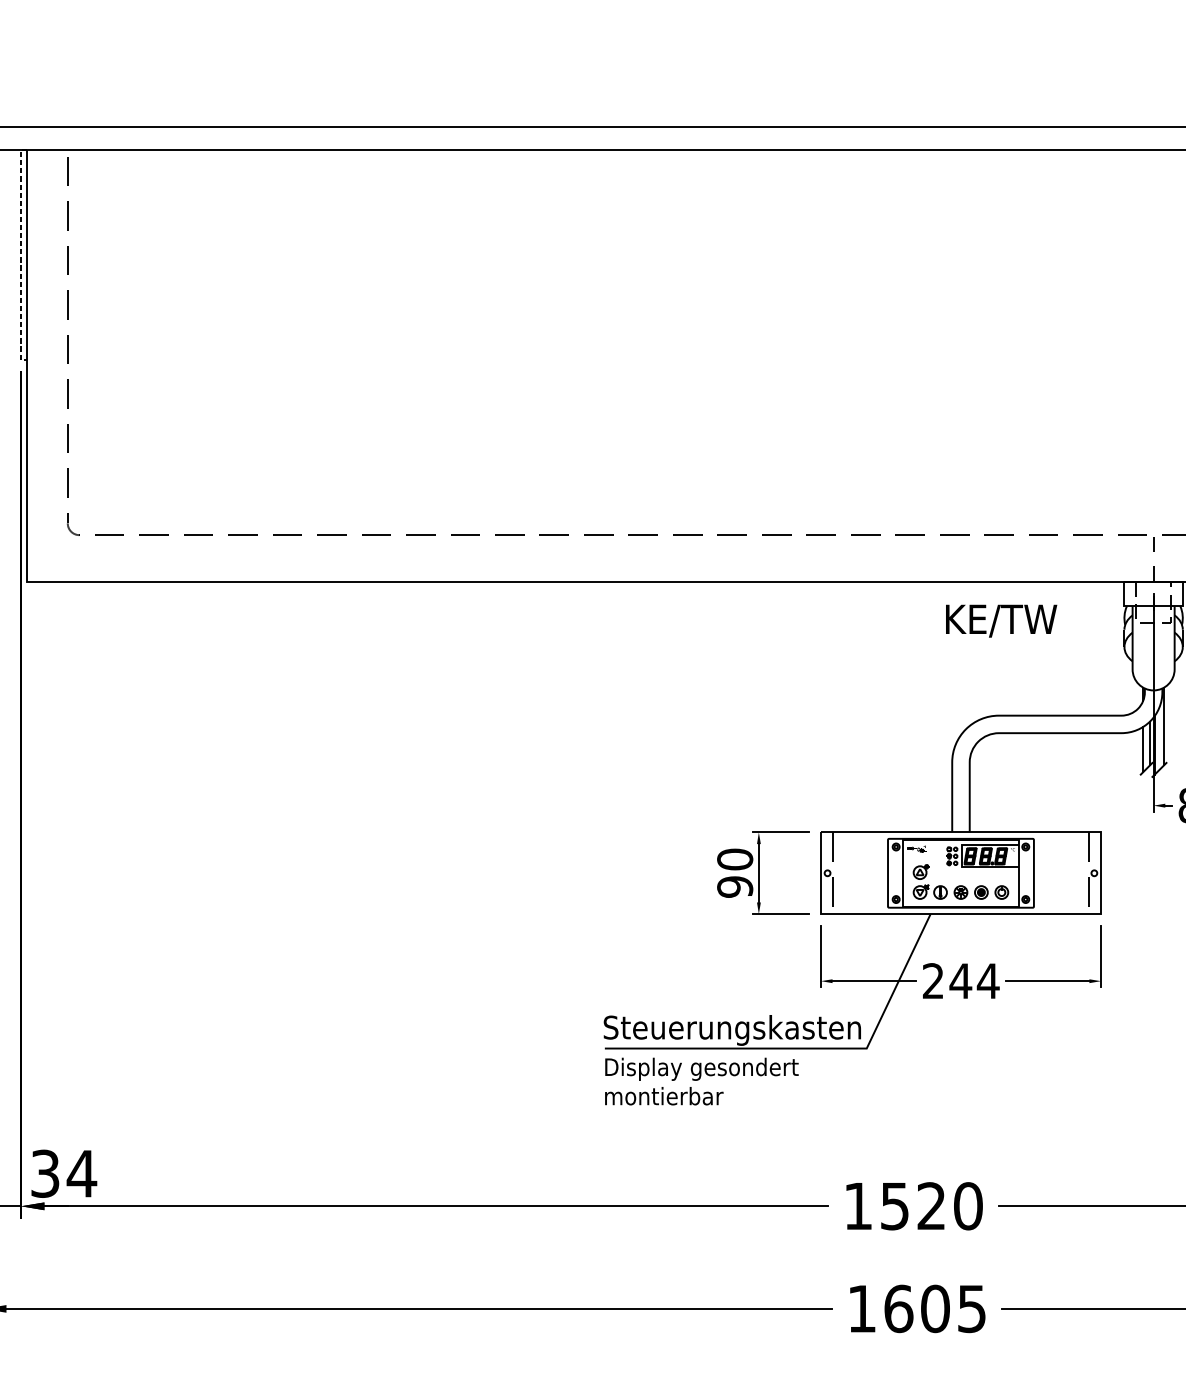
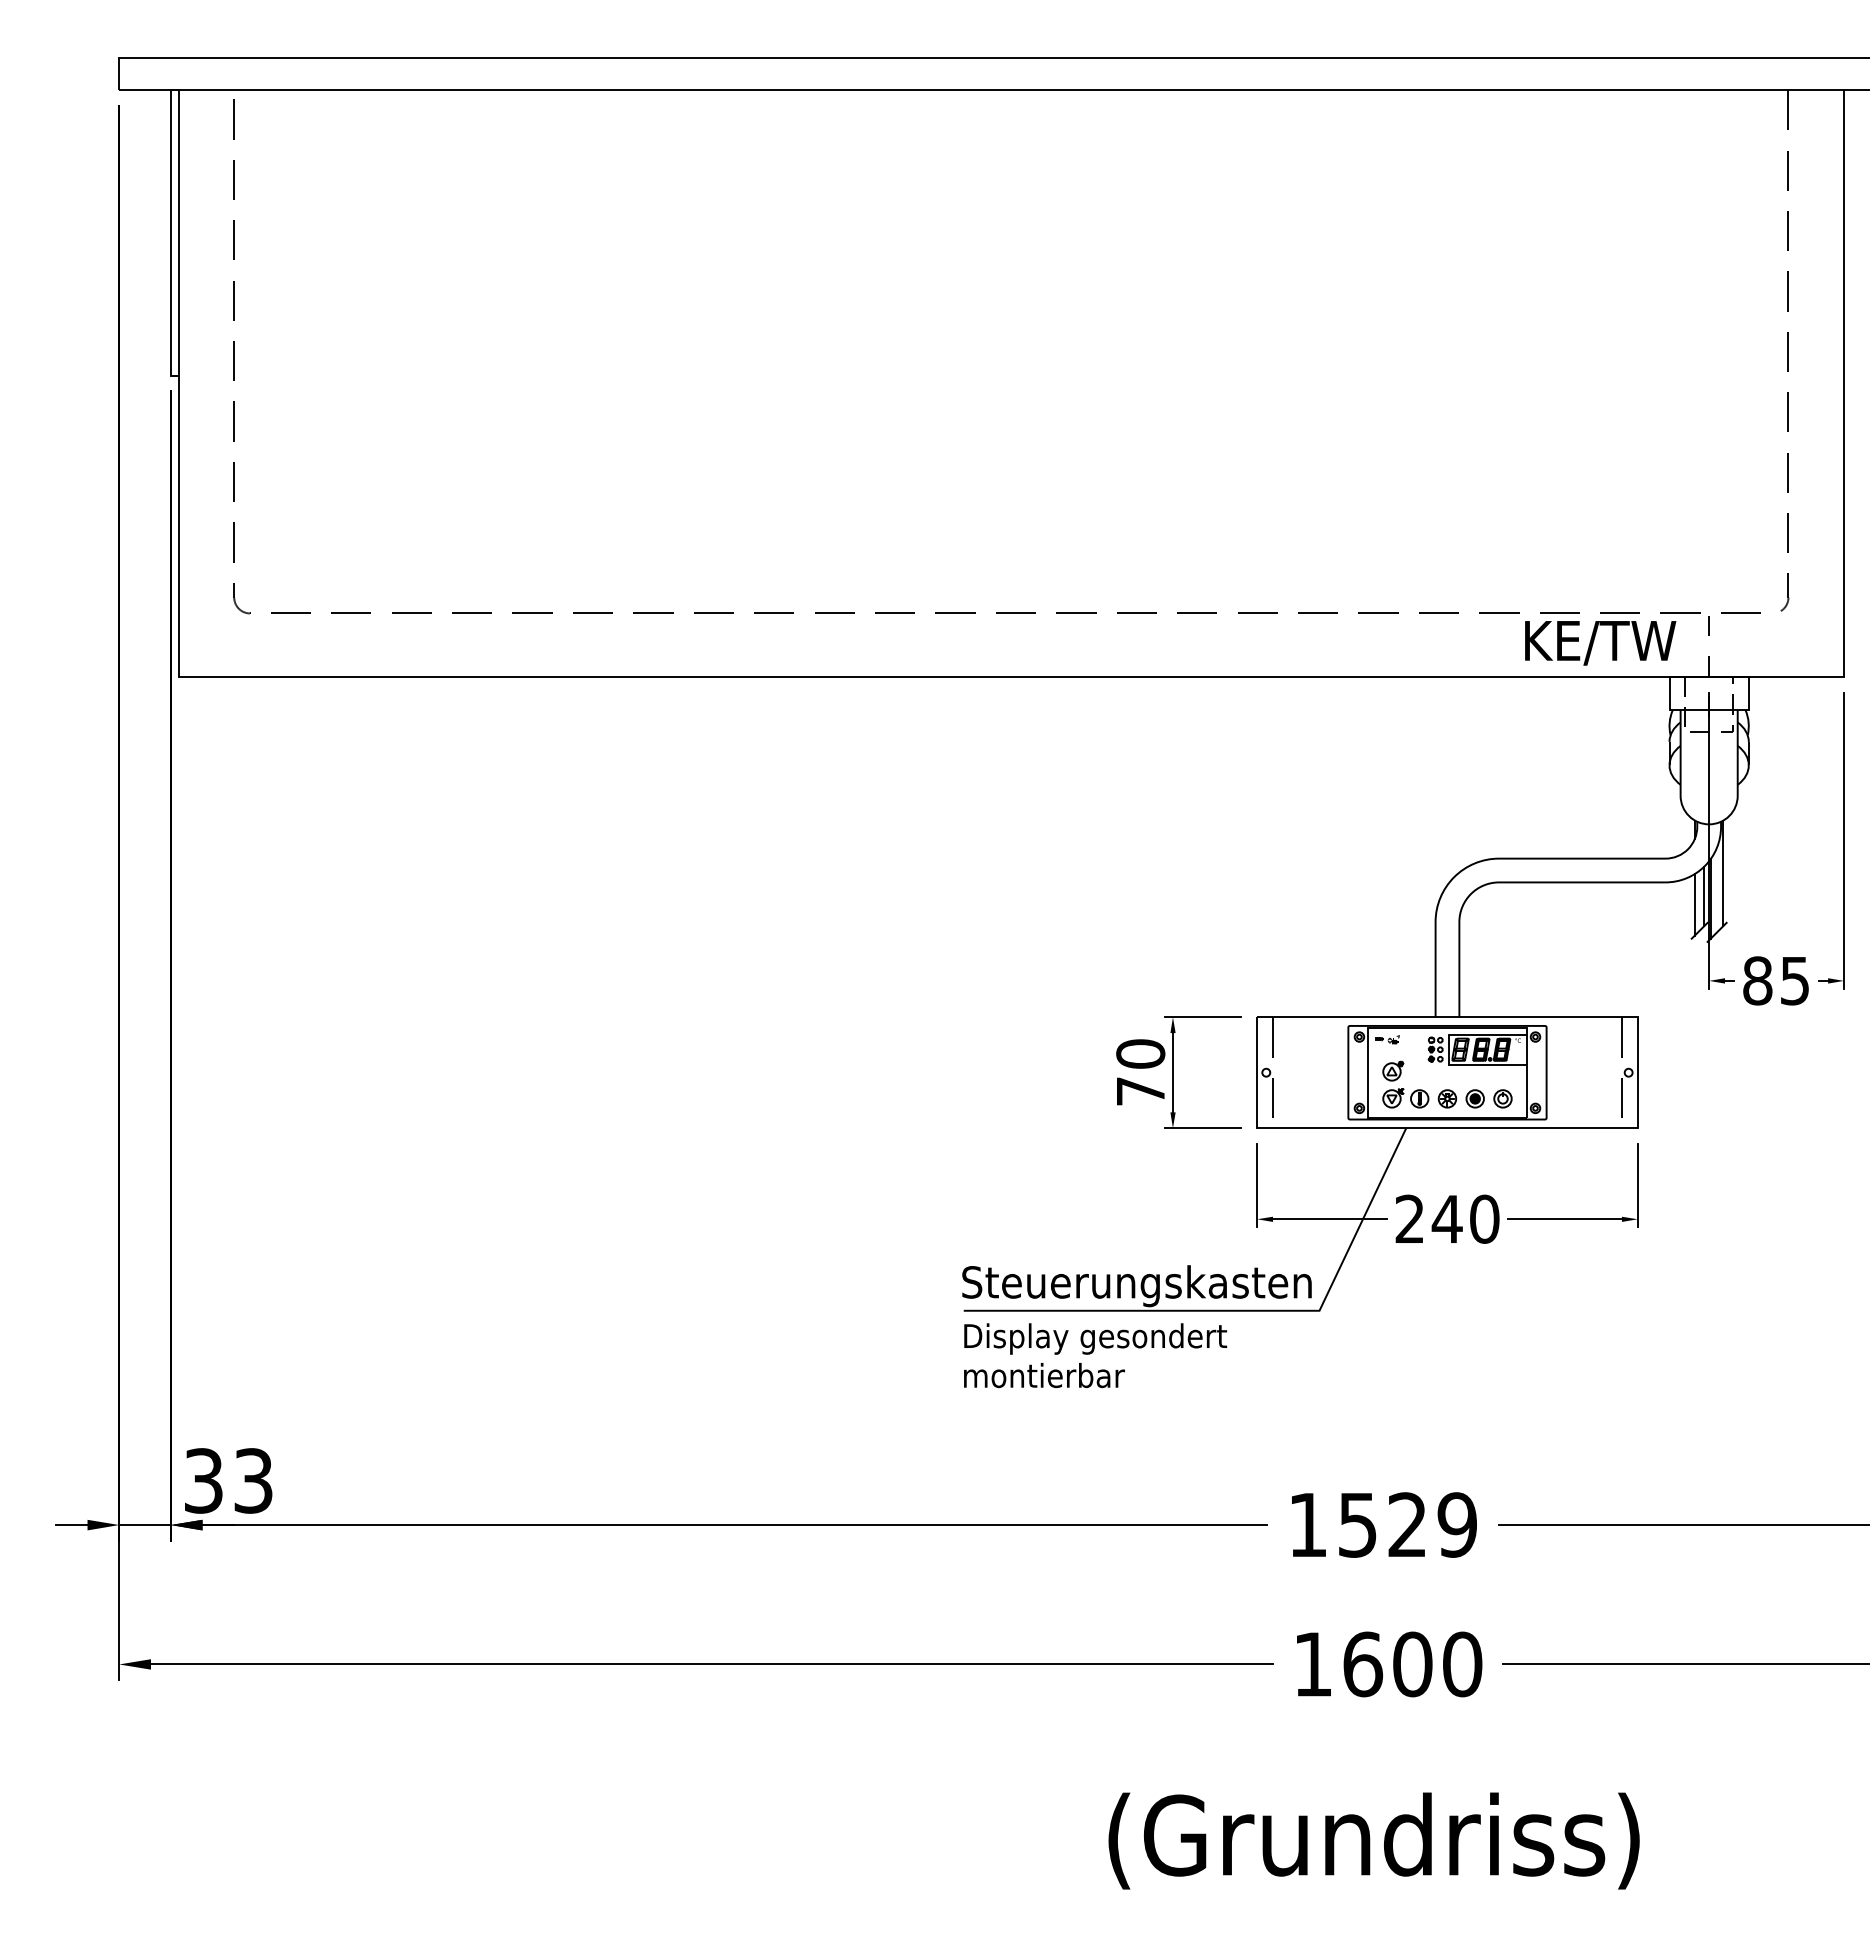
line: (20, 254) -> (170, 232), dashed -> solid
text: (1001, 621) -> (1600, 643), moved
text: (734, 887) -> (1140, 1091), 90 -> 70
text: (988, 980) -> (1484, 1218), 244 -> 240
text: (81, 1173) -> (253, 1480), 34 -> 33
text: (968, 1205) -> (1457, 1524), 1520 -> 1529
text: (972, 1308) -> (1462, 1664), 1605 -> 1600

